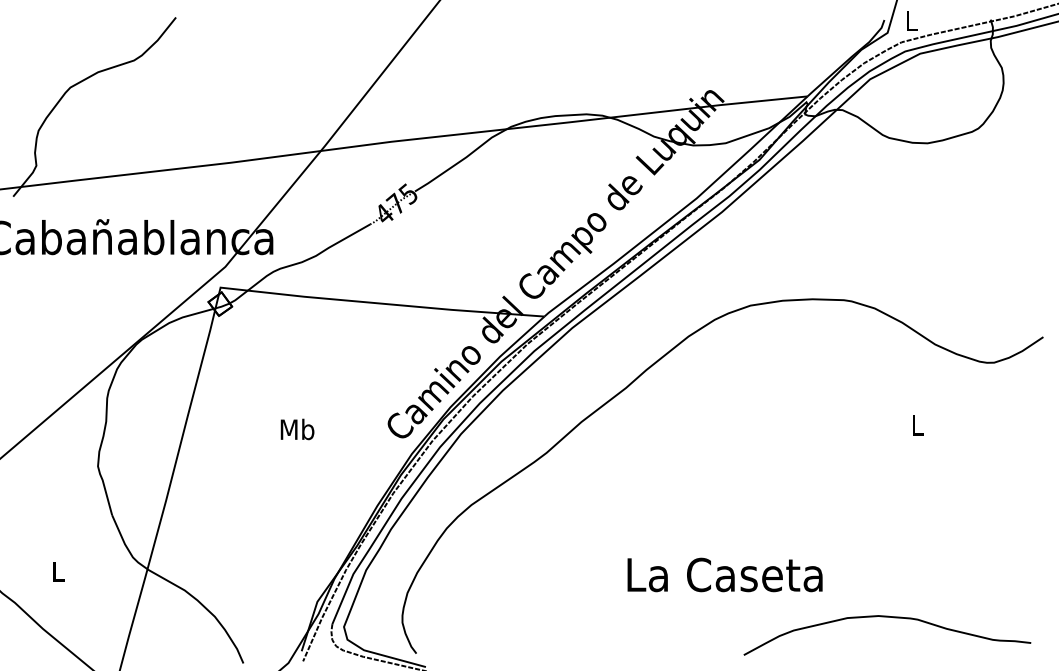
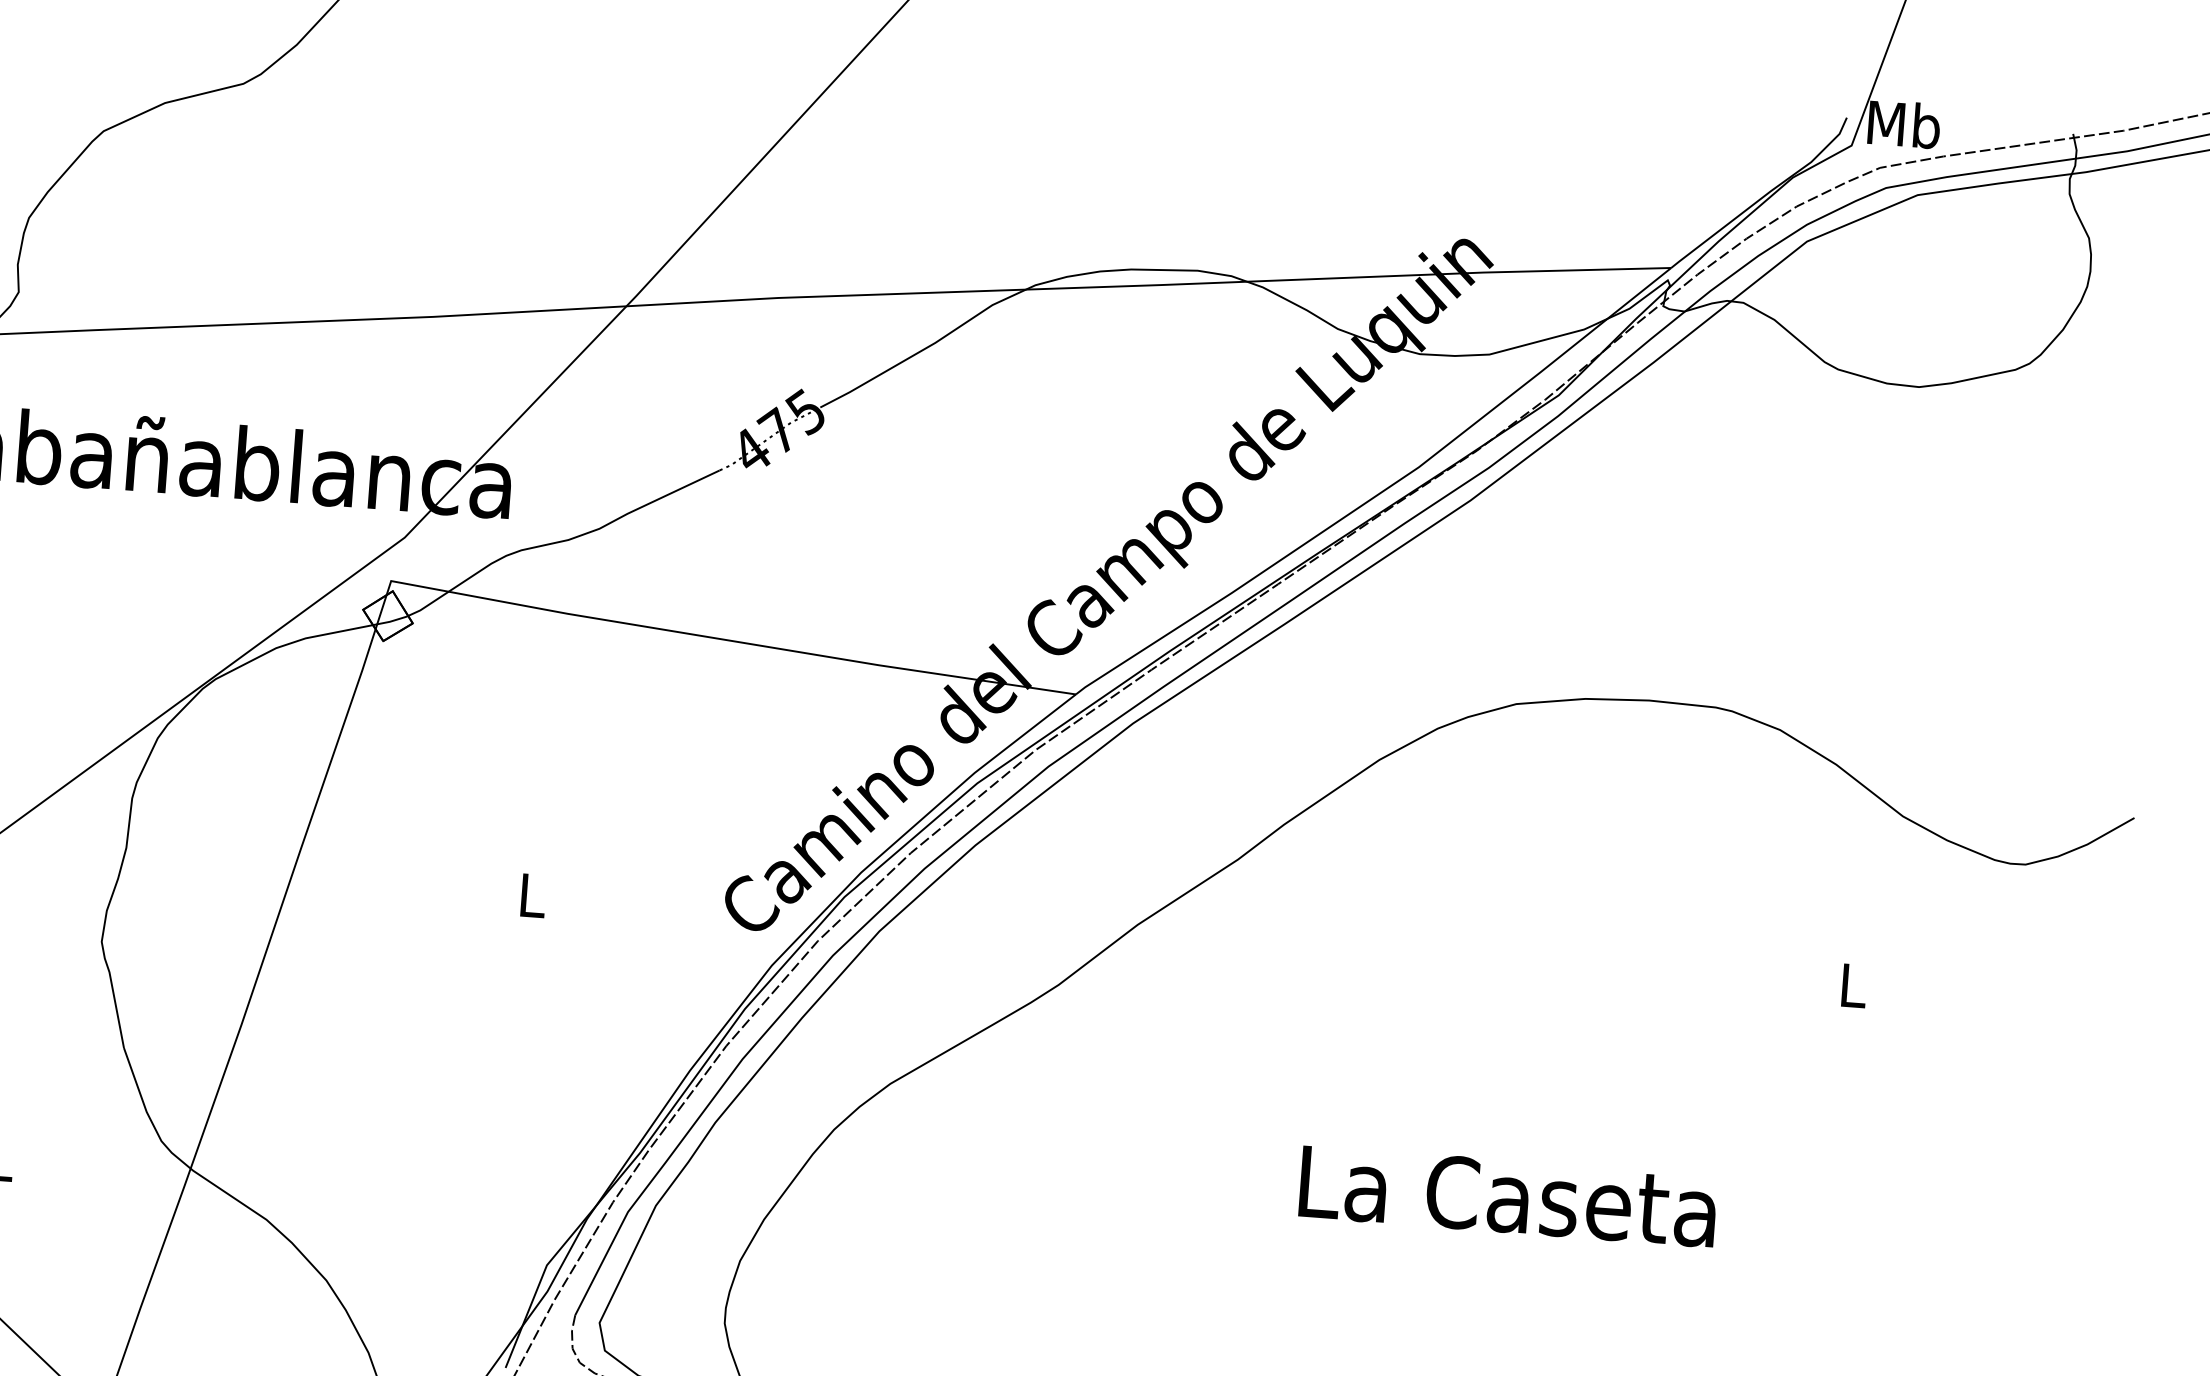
text: (911, 20) -> (1904, 123), L -> Mb
text: (297, 429) -> (532, 895), Mb -> L
text: (724, 574) -> (1507, 1195), moved

